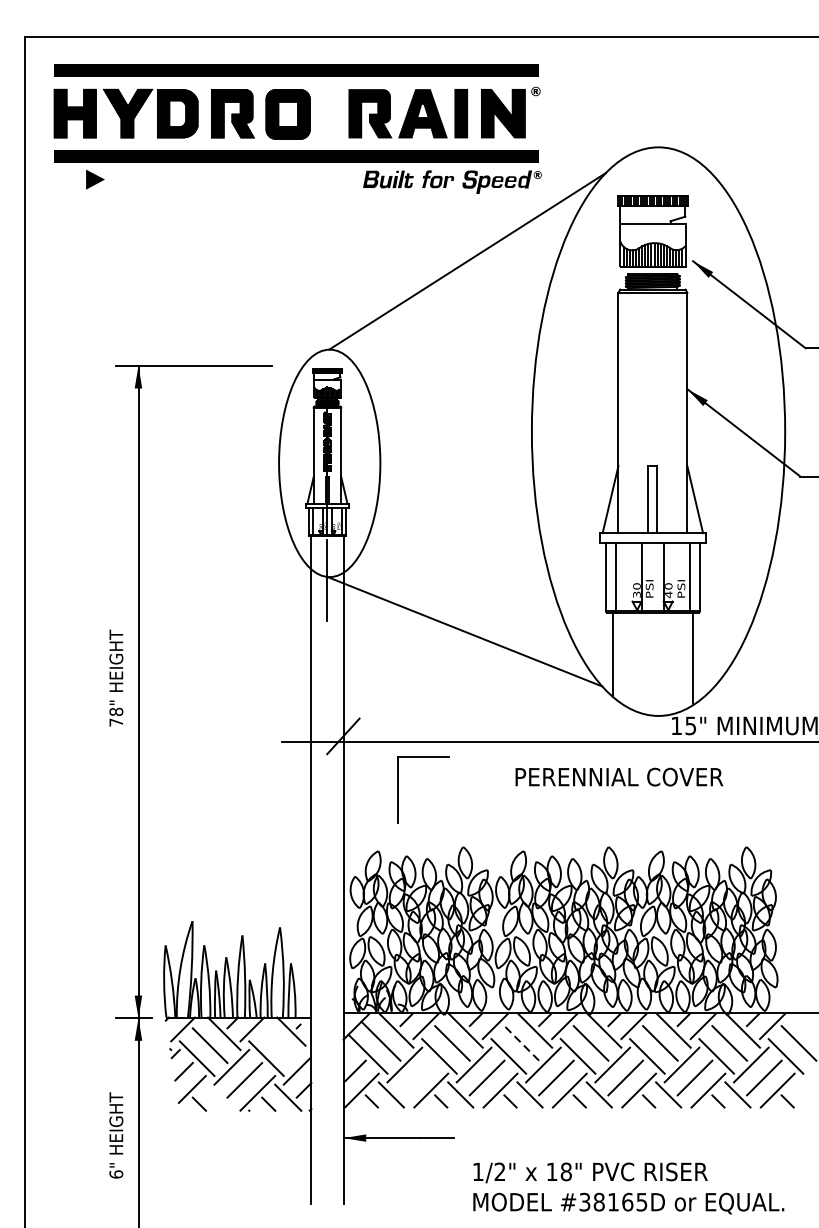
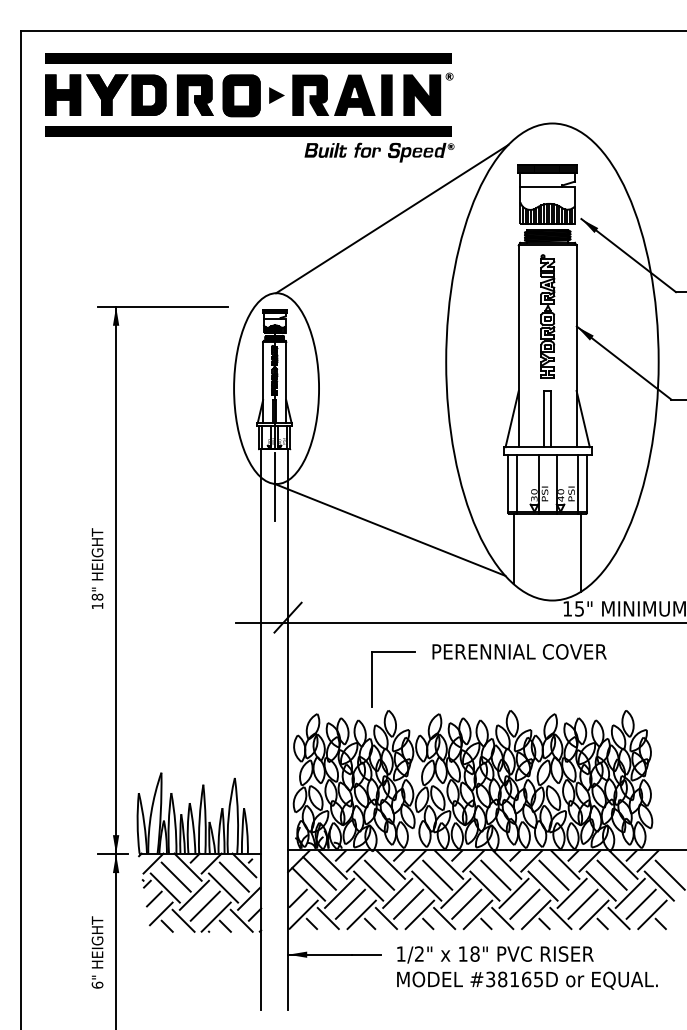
part: (94, 179) -> (276, 95), moved
part: (652, 377) -> (547, 316), added
text: (116, 721) -> (97, 605), 78" -> 18"
part: (398, 789) -> (372, 679), moved
line: (521, 1043) -> (437, 875), dashed -> solid
line: (278, 1044) -> (233, 876), added
line: (417, 1077) -> (350, 903), added
line: (218, 1097) -> (183, 920), added
text: (628, 1187) -> (527, 967), moved

